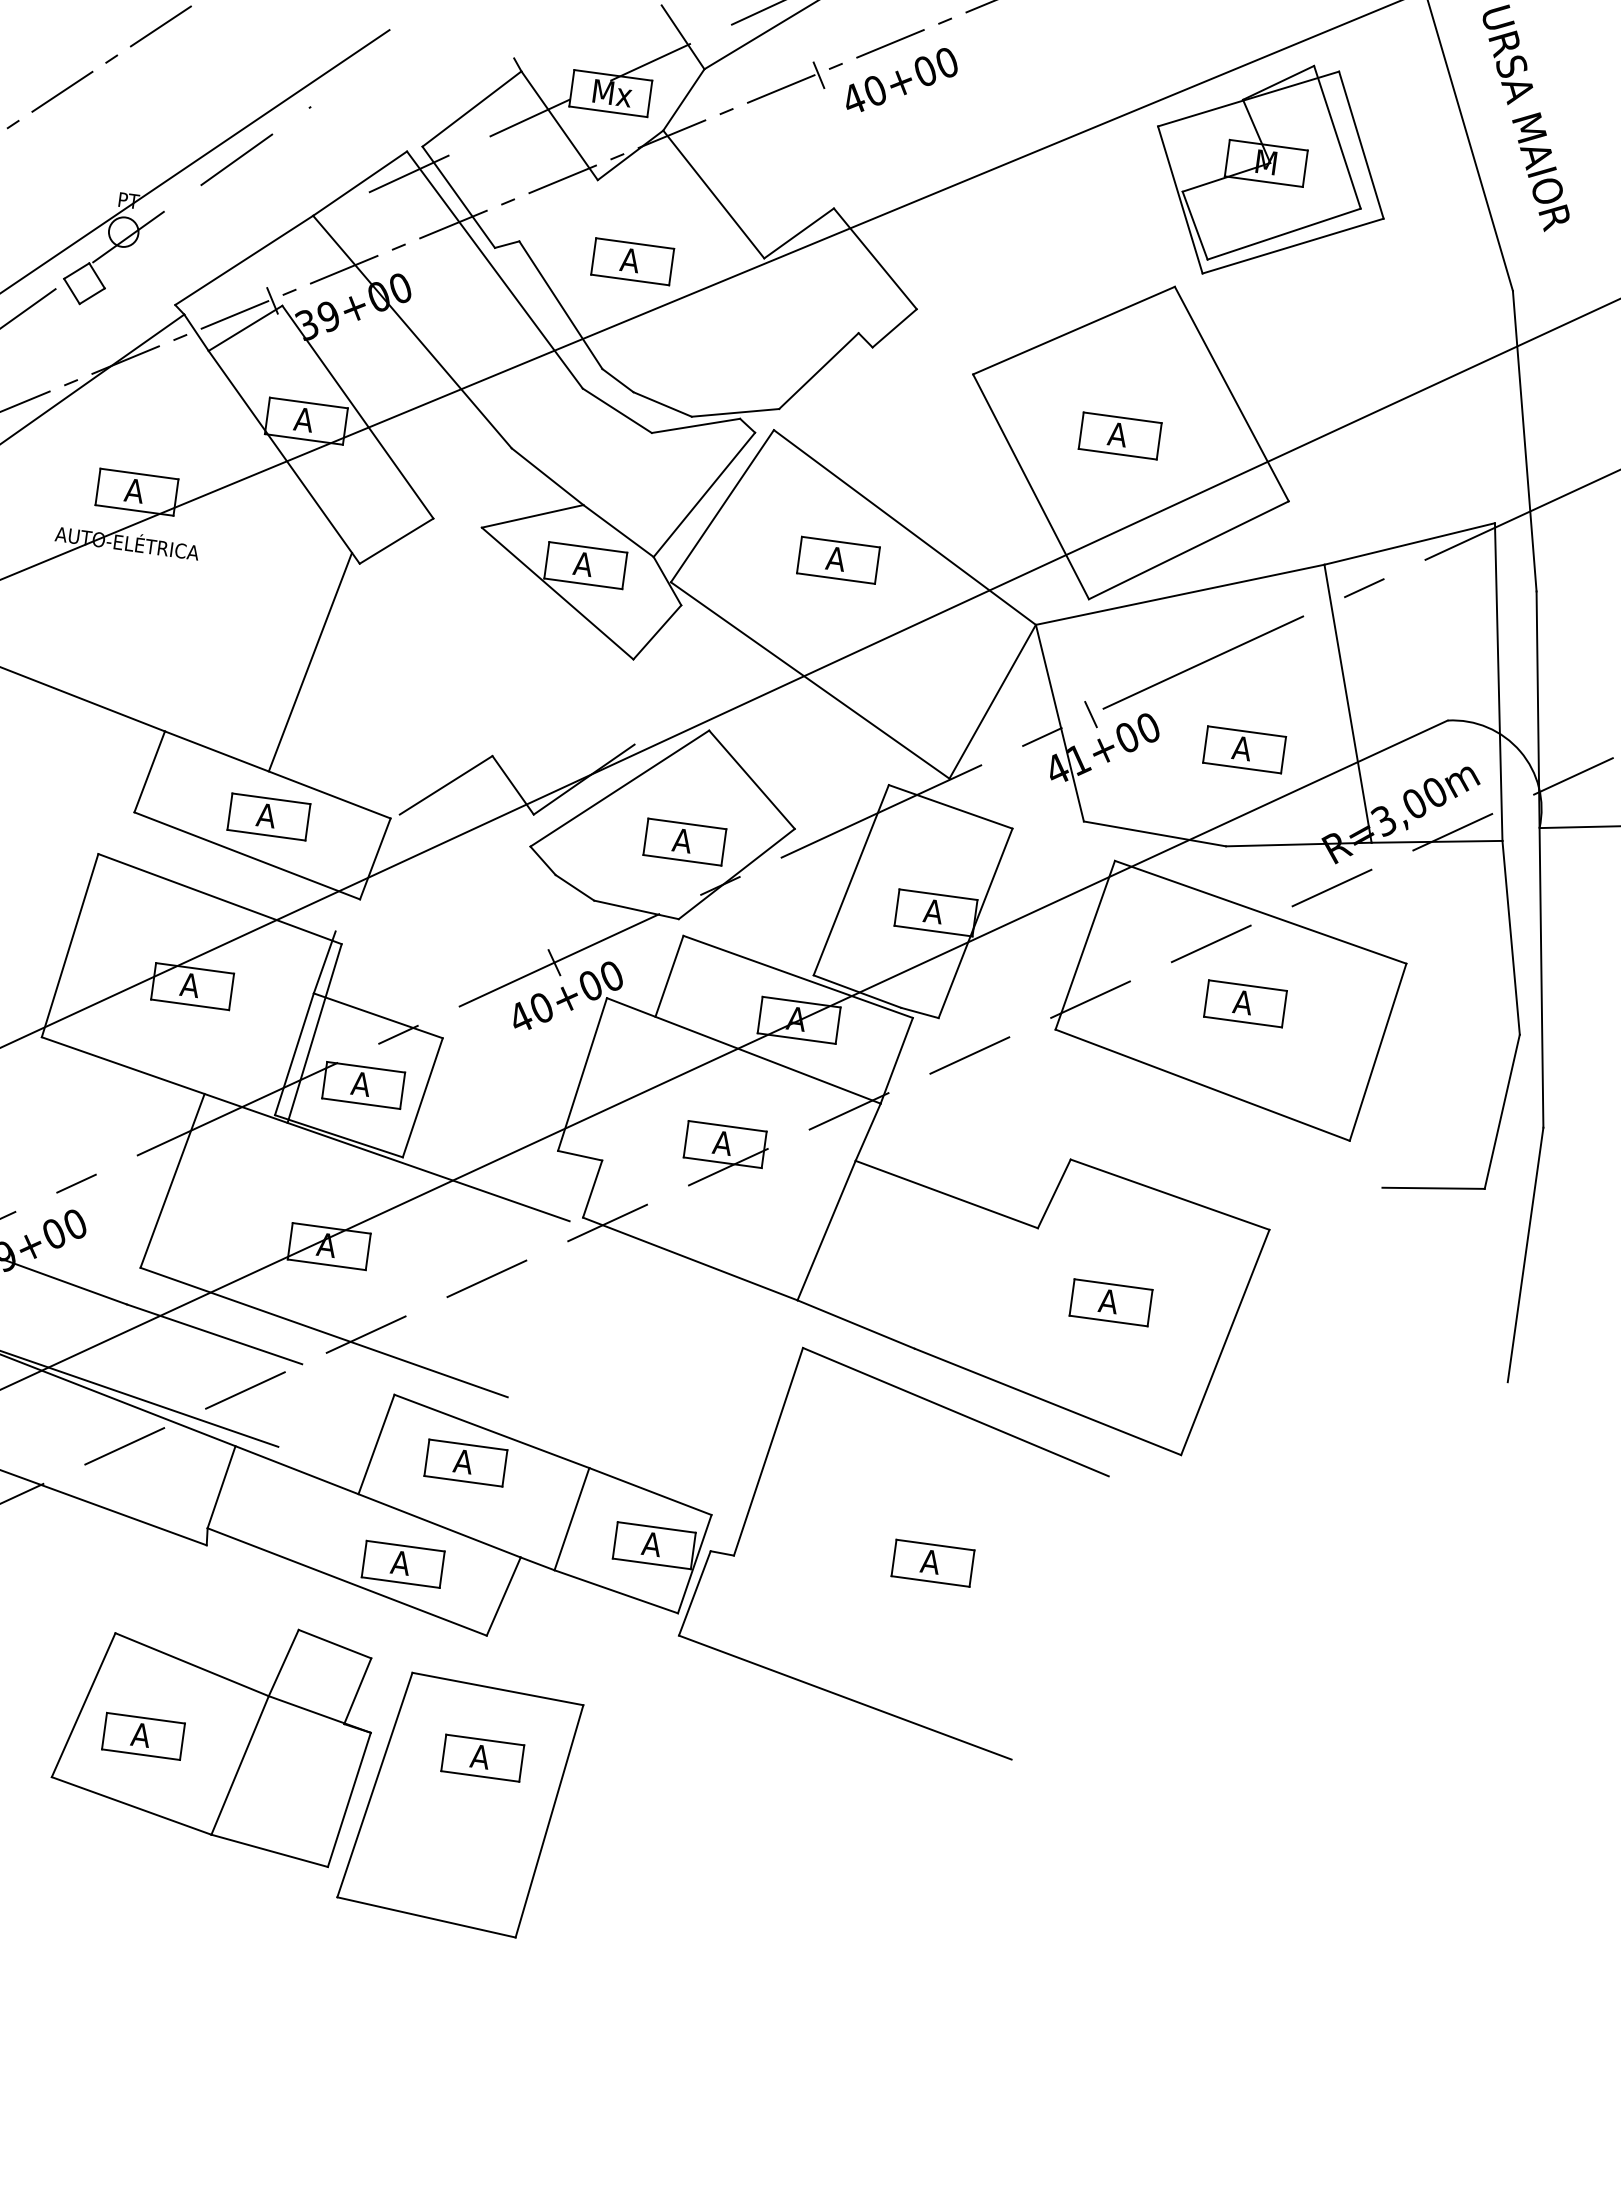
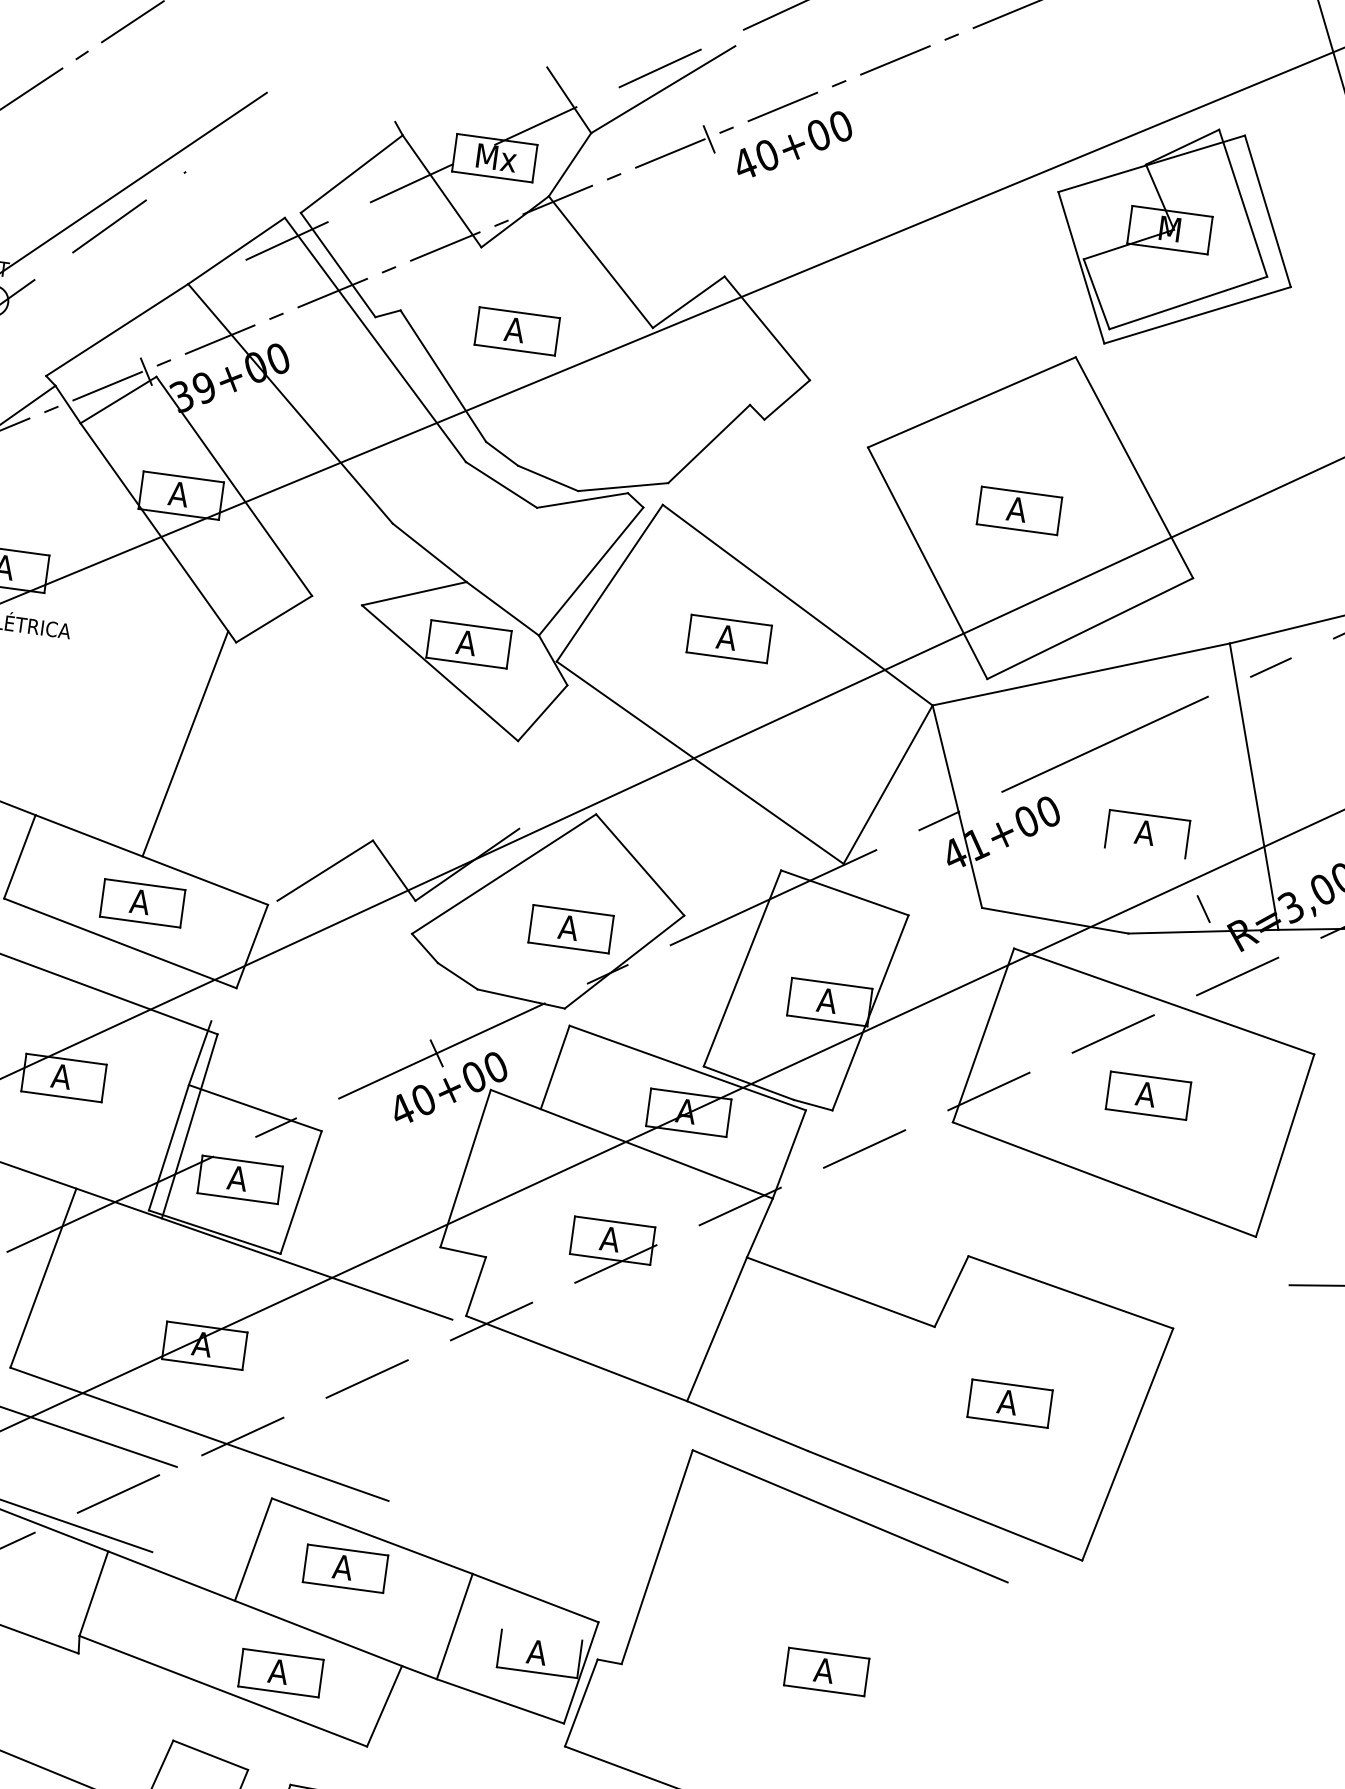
line: (1090, 714) -> (1203, 909), moved
line: (1242, 767) -> (1145, 852), removed
line: (656, 1527) -> (541, 1635), removed

